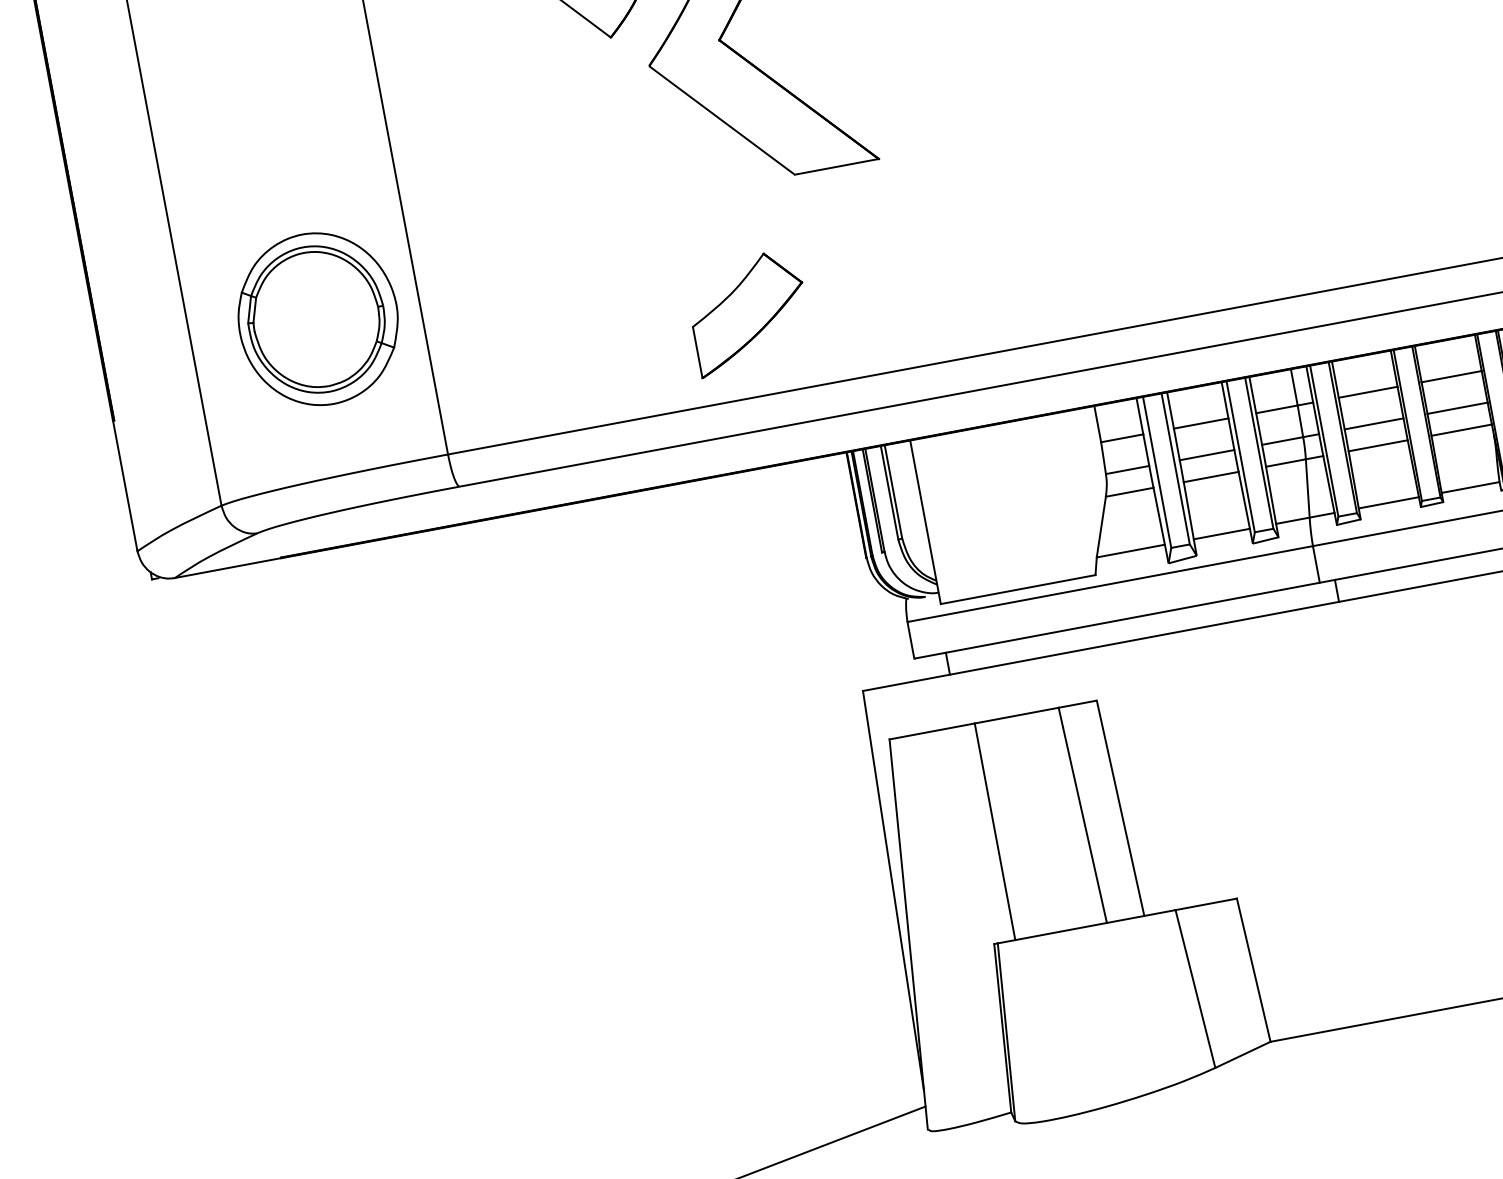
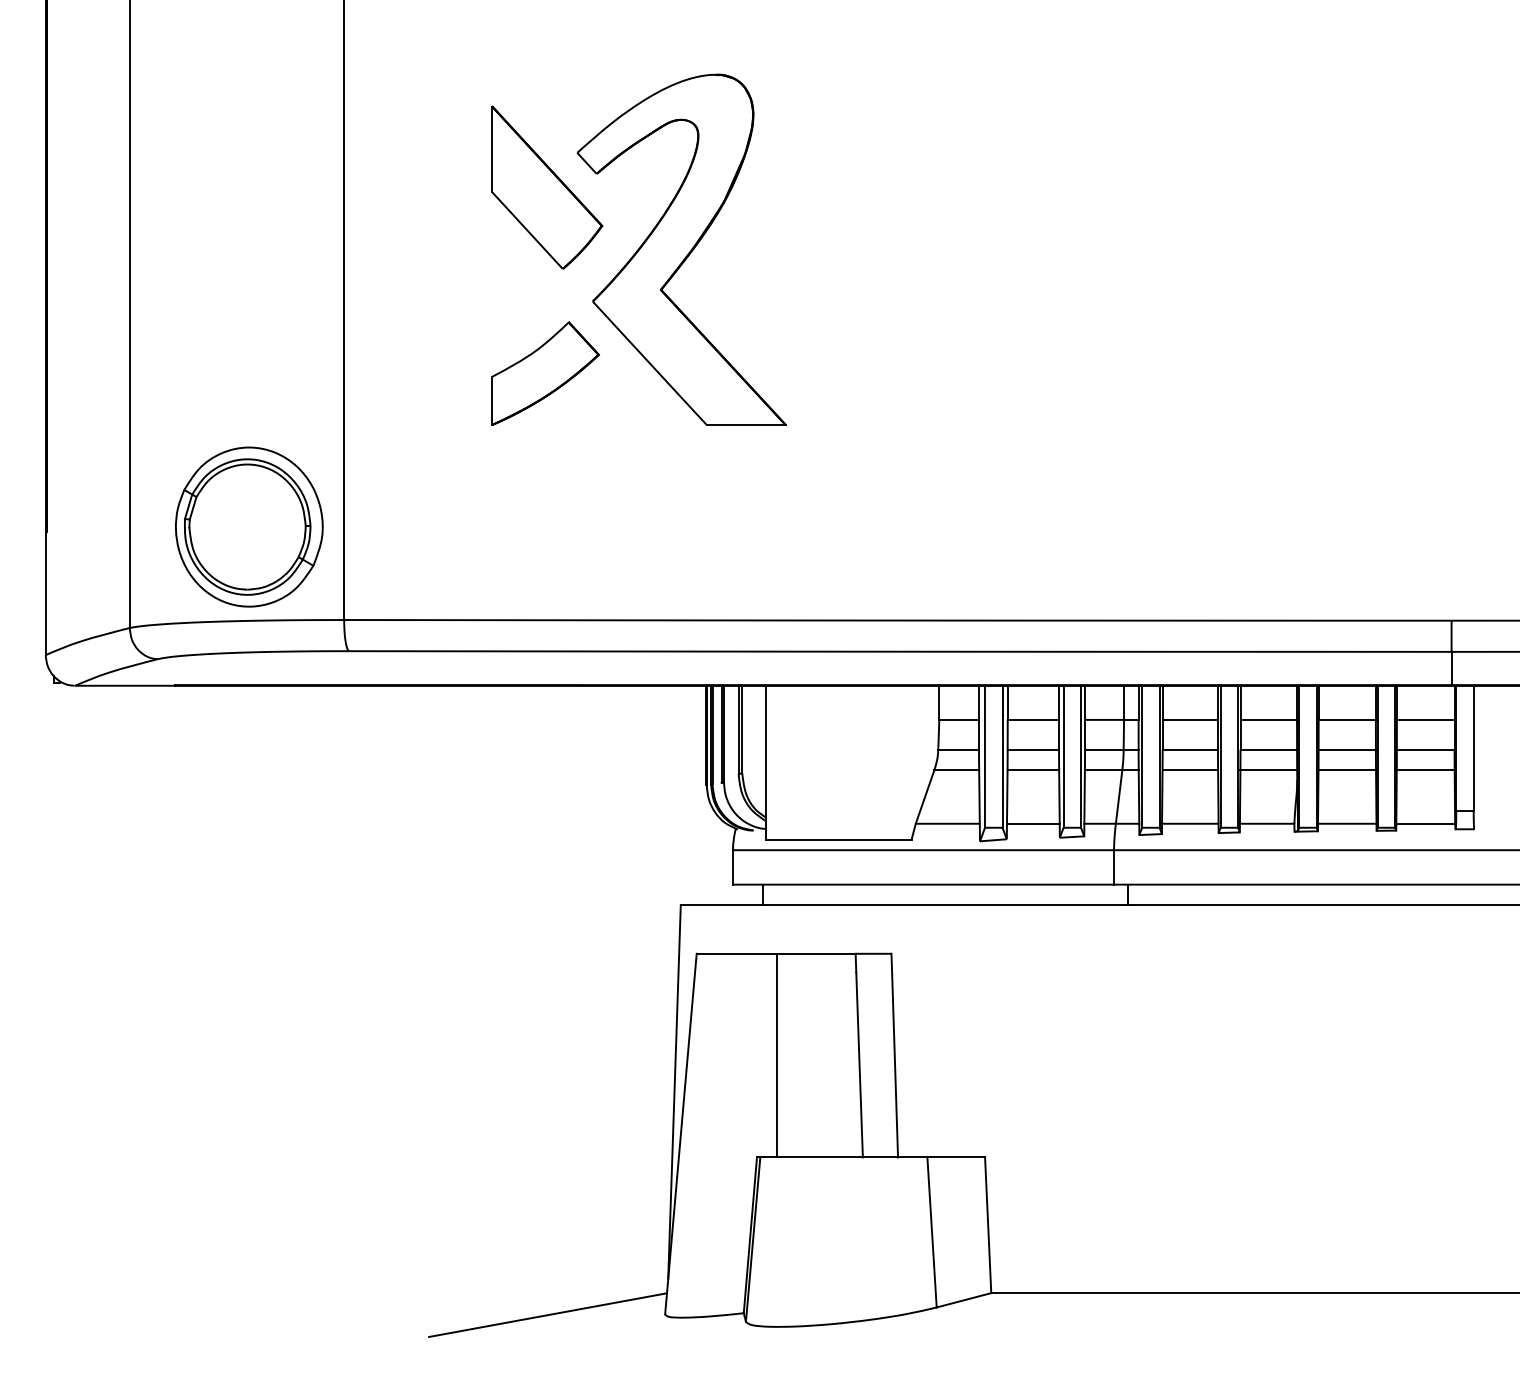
part: (748, 312) -> (545, 373), moved
part: (318, 318) -> (249, 526), moved

